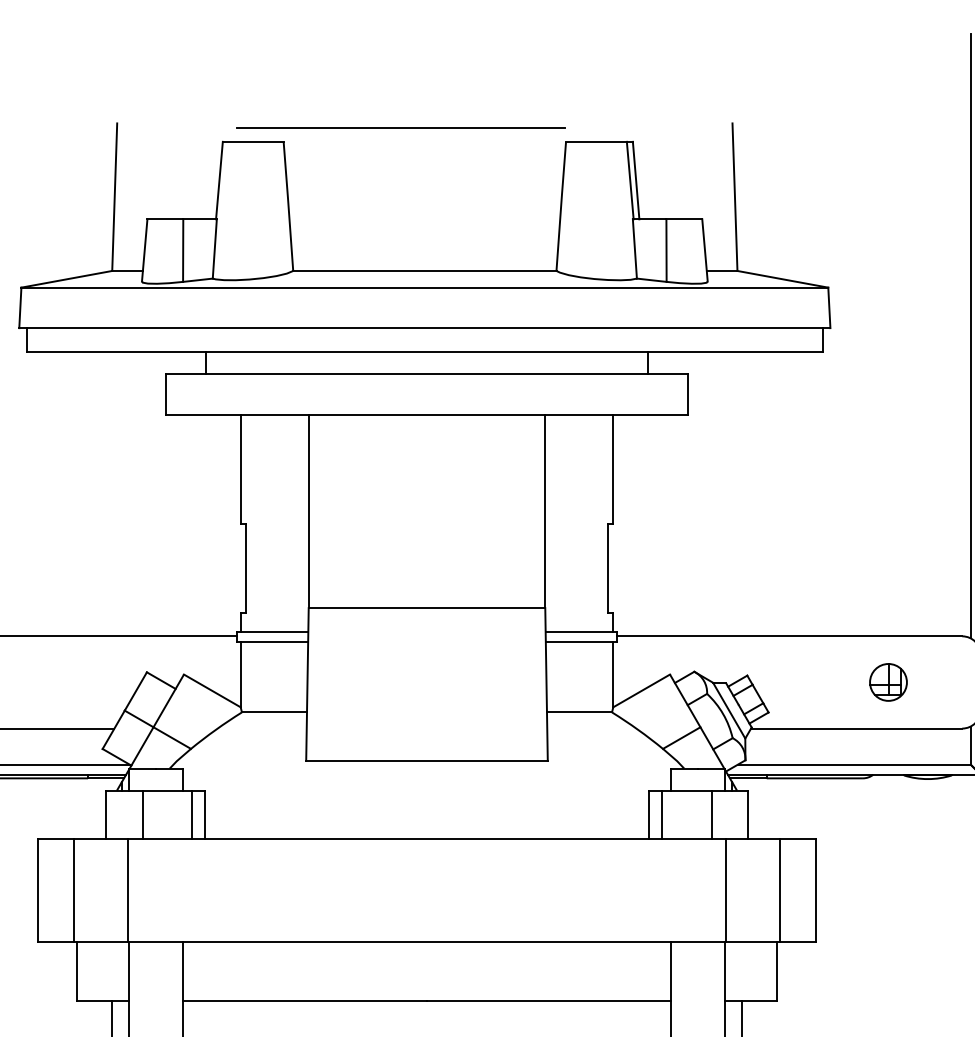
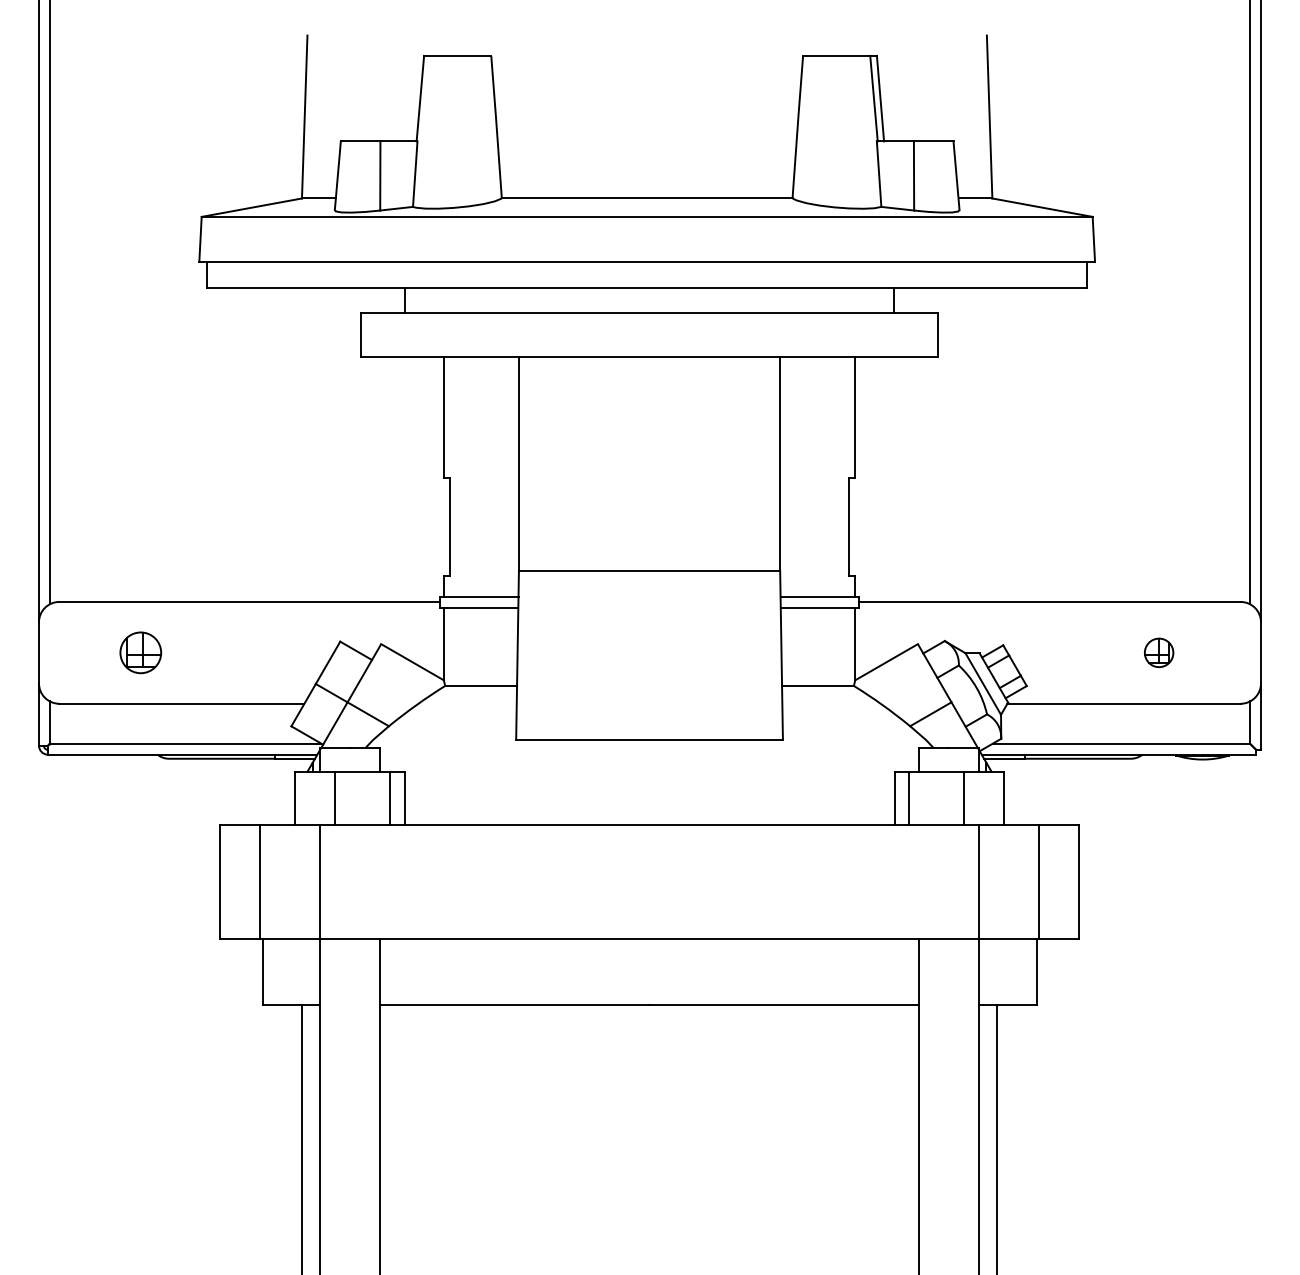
line: (401, 127) -> (621, 40), removed
part: (887, 682) -> (1158, 652), size x0.7

